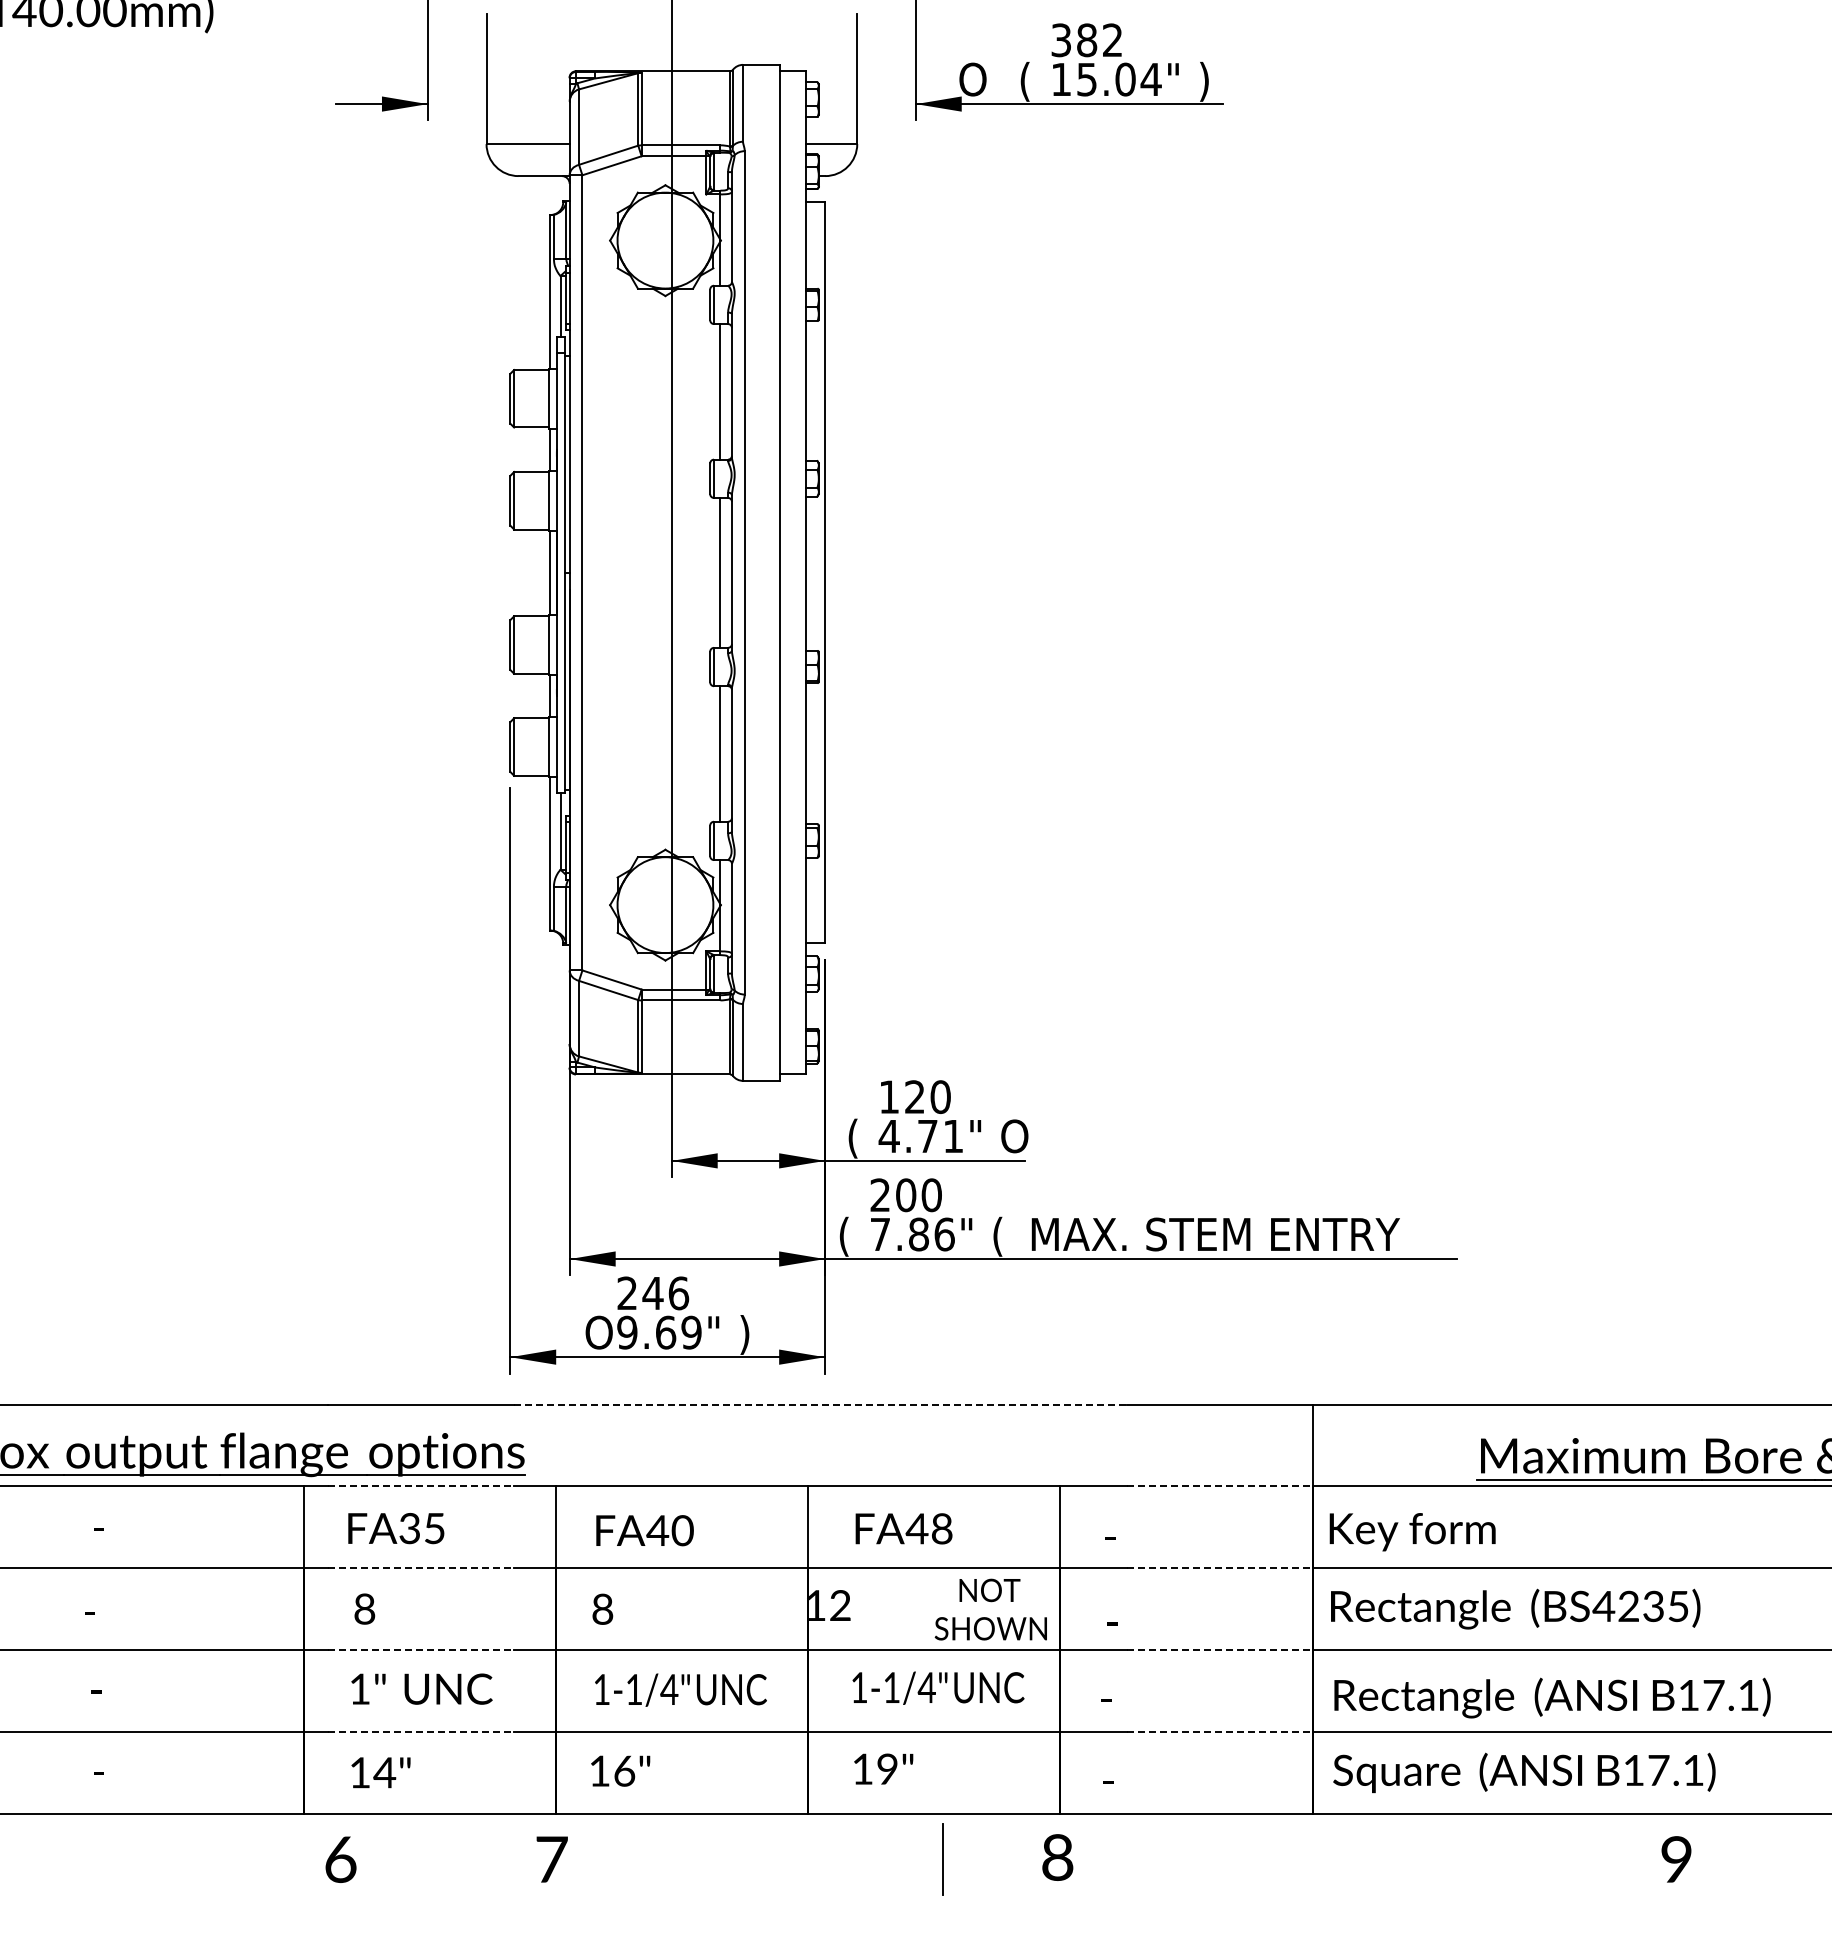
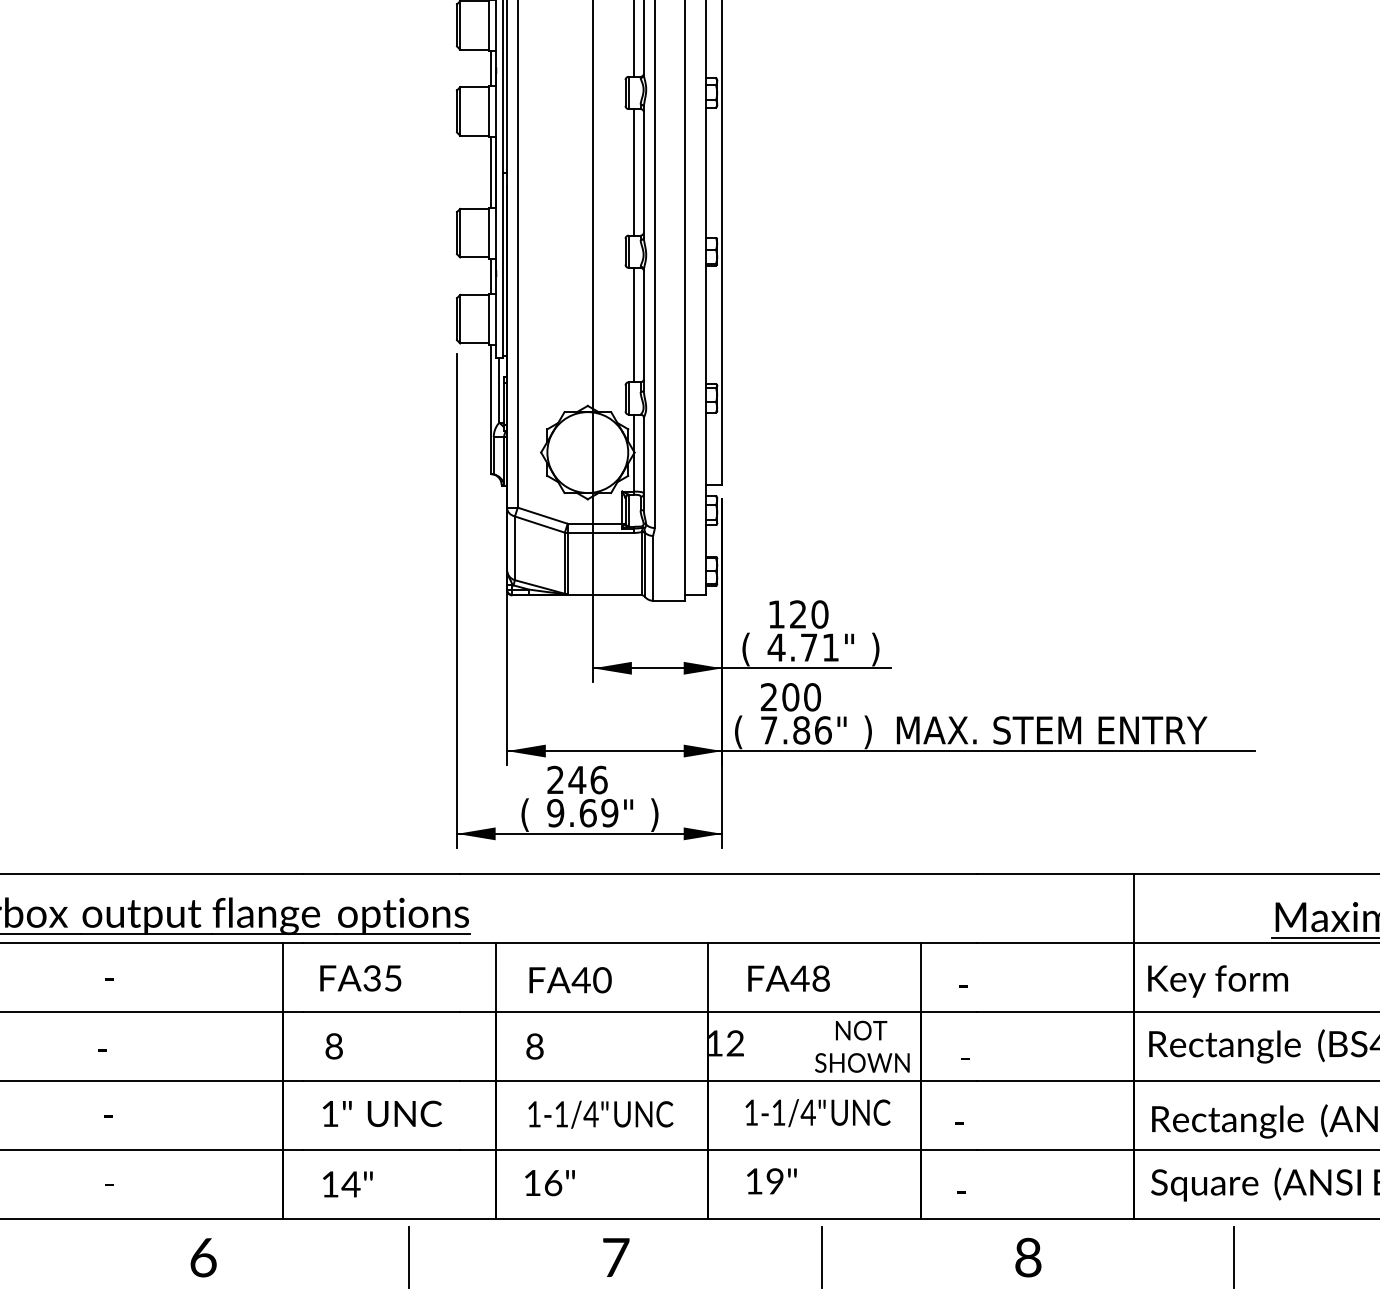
text: (1014, 1138) -> (882, 649), O -> )
text: (997, 1236) -> (867, 732), ( -> )
text: (598, 1334) -> (531, 814), O -> (
line: (820, 1404) -> (718, 873), dashed -> solid
line: (420, 1486) -> (381, 942), dashed -> solid
line: (1219, 1486) -> (1055, 942), dashed -> solid
line: (420, 1568) -> (381, 1012), dashed -> solid
line: (1219, 1568) -> (1055, 1012), dashed -> solid
line: (420, 1650) -> (381, 1081), dashed -> solid
line: (1219, 1650) -> (1055, 1081), dashed -> solid
line: (420, 1731) -> (381, 1149), dashed -> solid
line: (1219, 1731) -> (1055, 1149), dashed -> solid
text: (1057, 1857) -> (1028, 1257), moved
text: (340, 1859) -> (203, 1257), moved
line: (453, 1859) -> (409, 1257), added
text: (551, 1859) -> (615, 1257), moved
line: (1431, 1859) -> (1233, 1257), added

